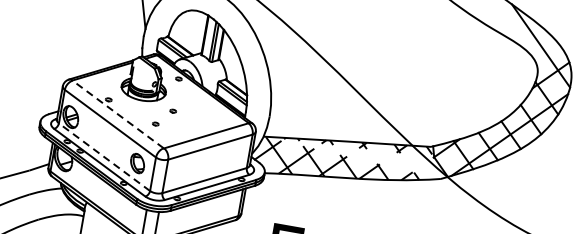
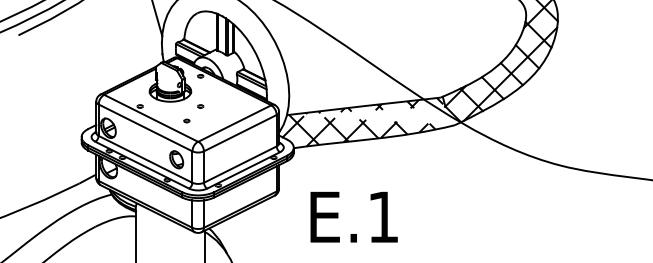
line: (117, 114) -> (150, 118), dashed -> solid
line: (104, 157) -> (145, 159), dashed -> solid

